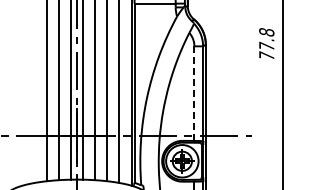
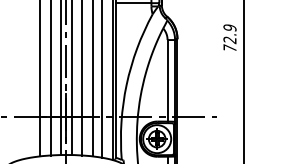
text: (266, 39) -> (229, 34), 77.8 -> 72.9
line: (194, 94) -> (167, 81), dashed -> solid

